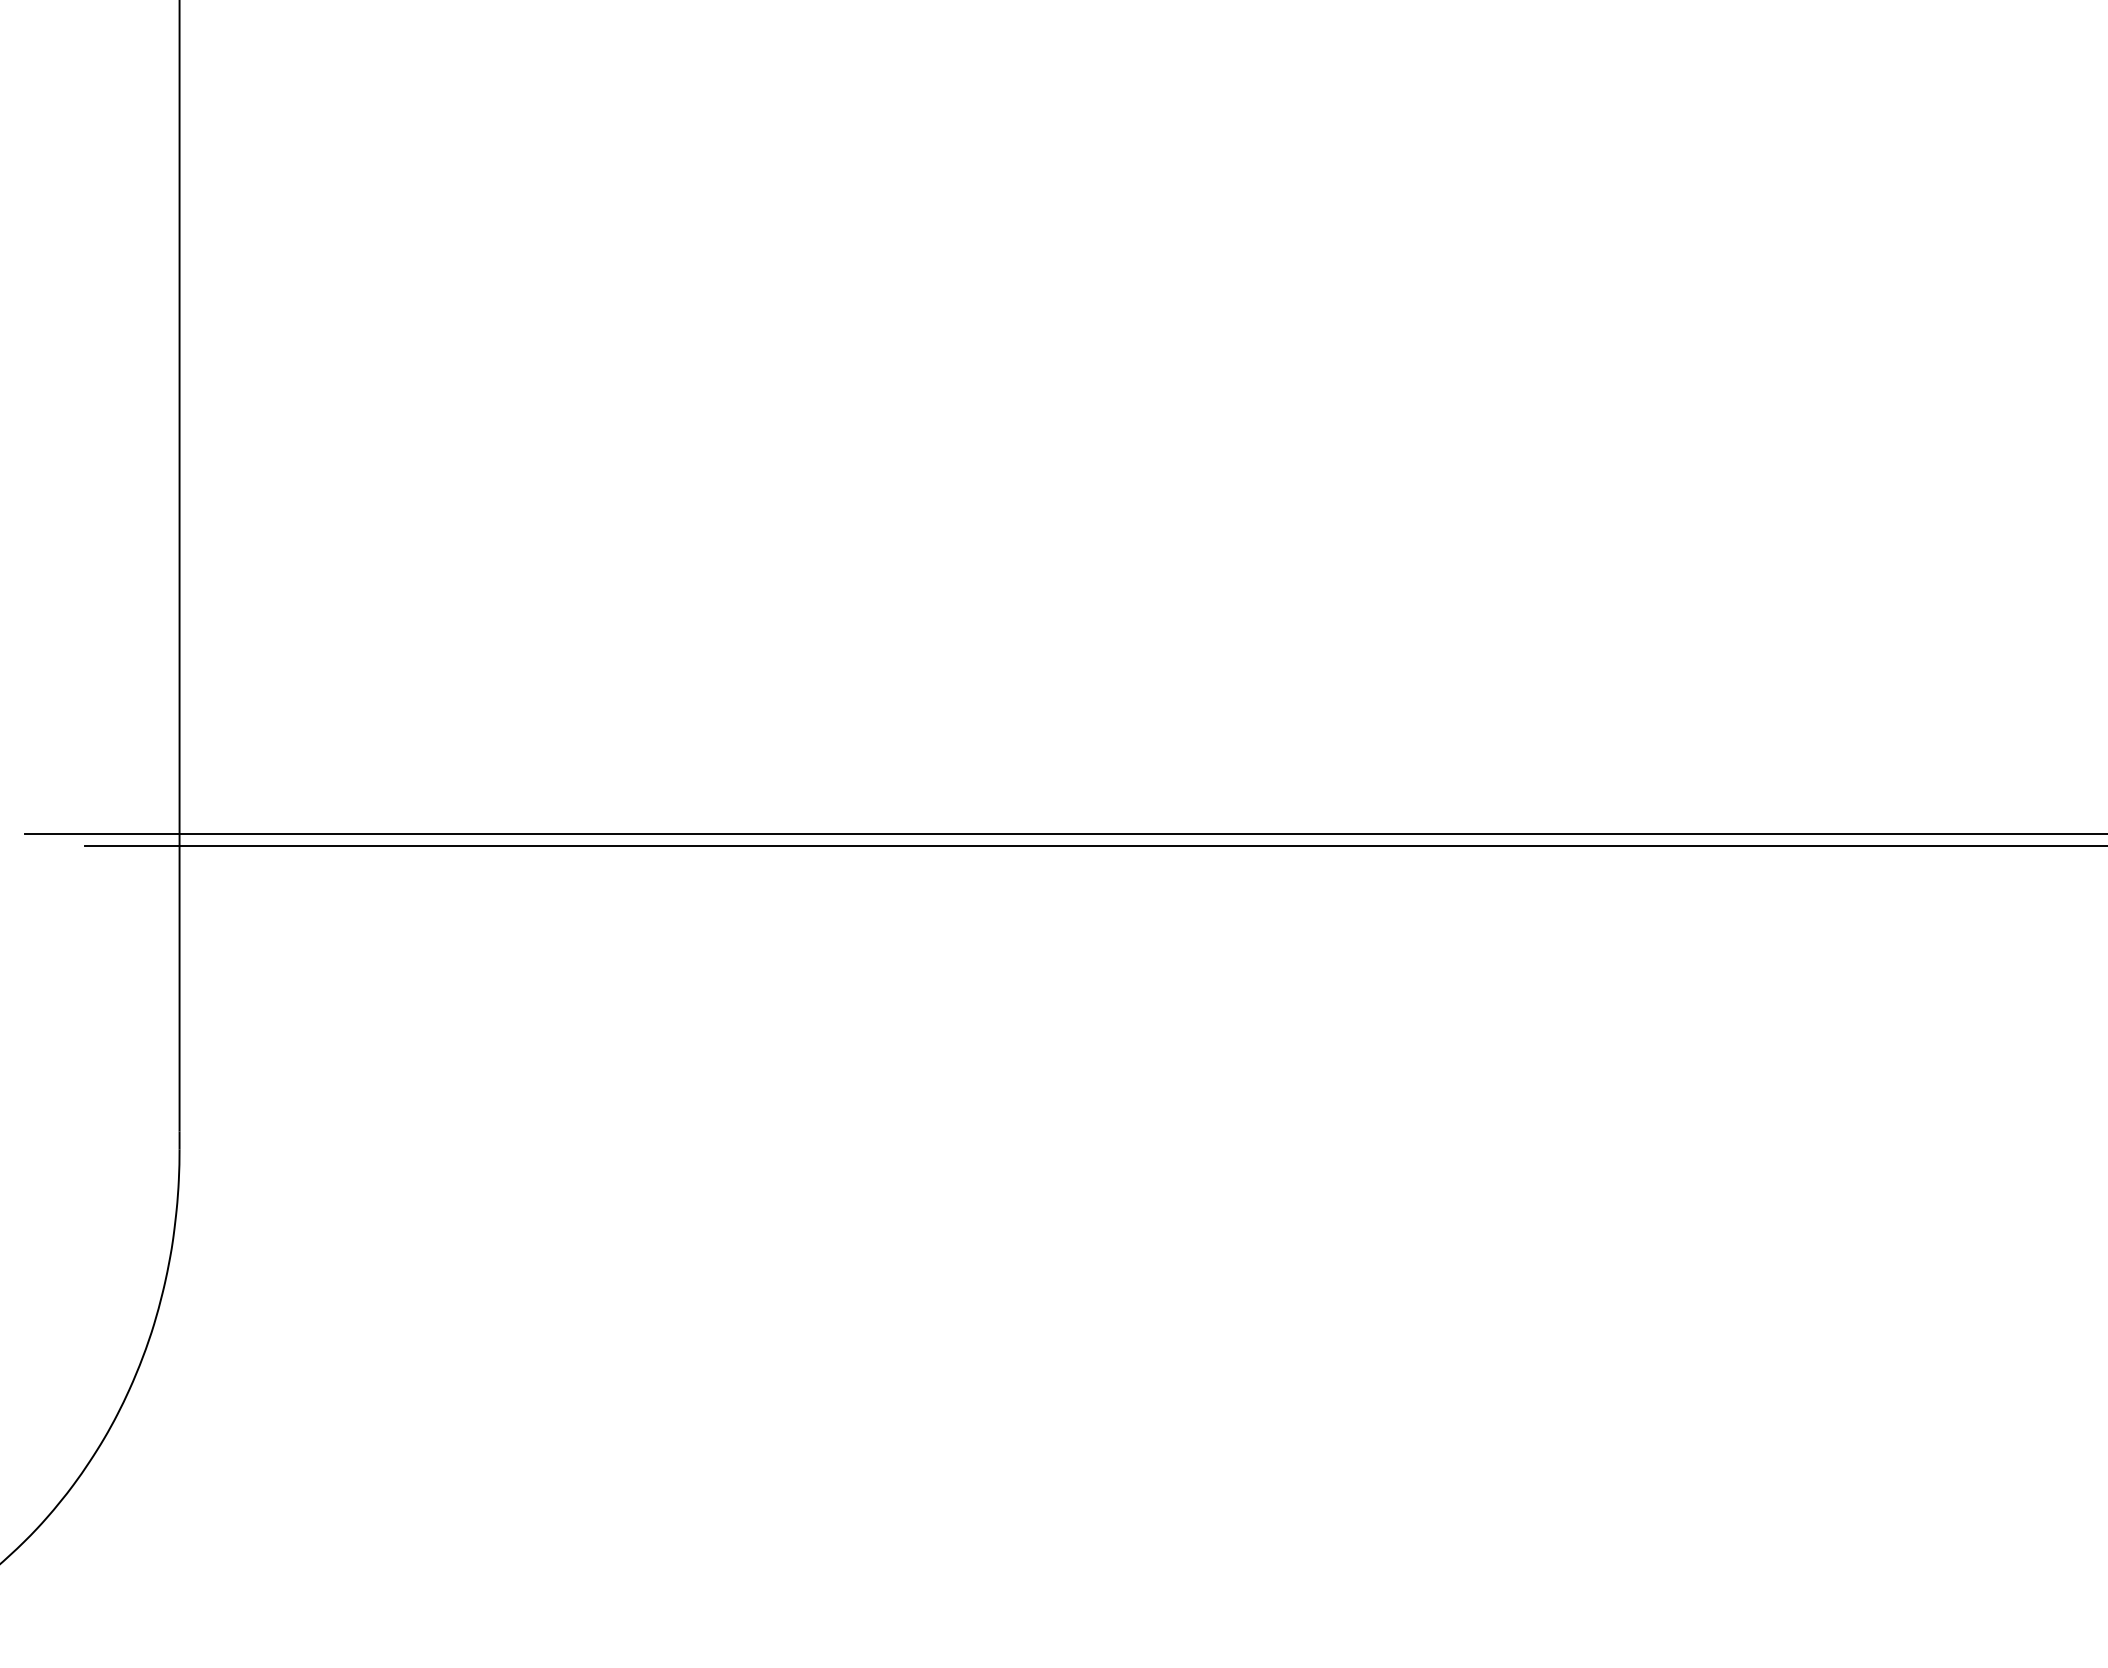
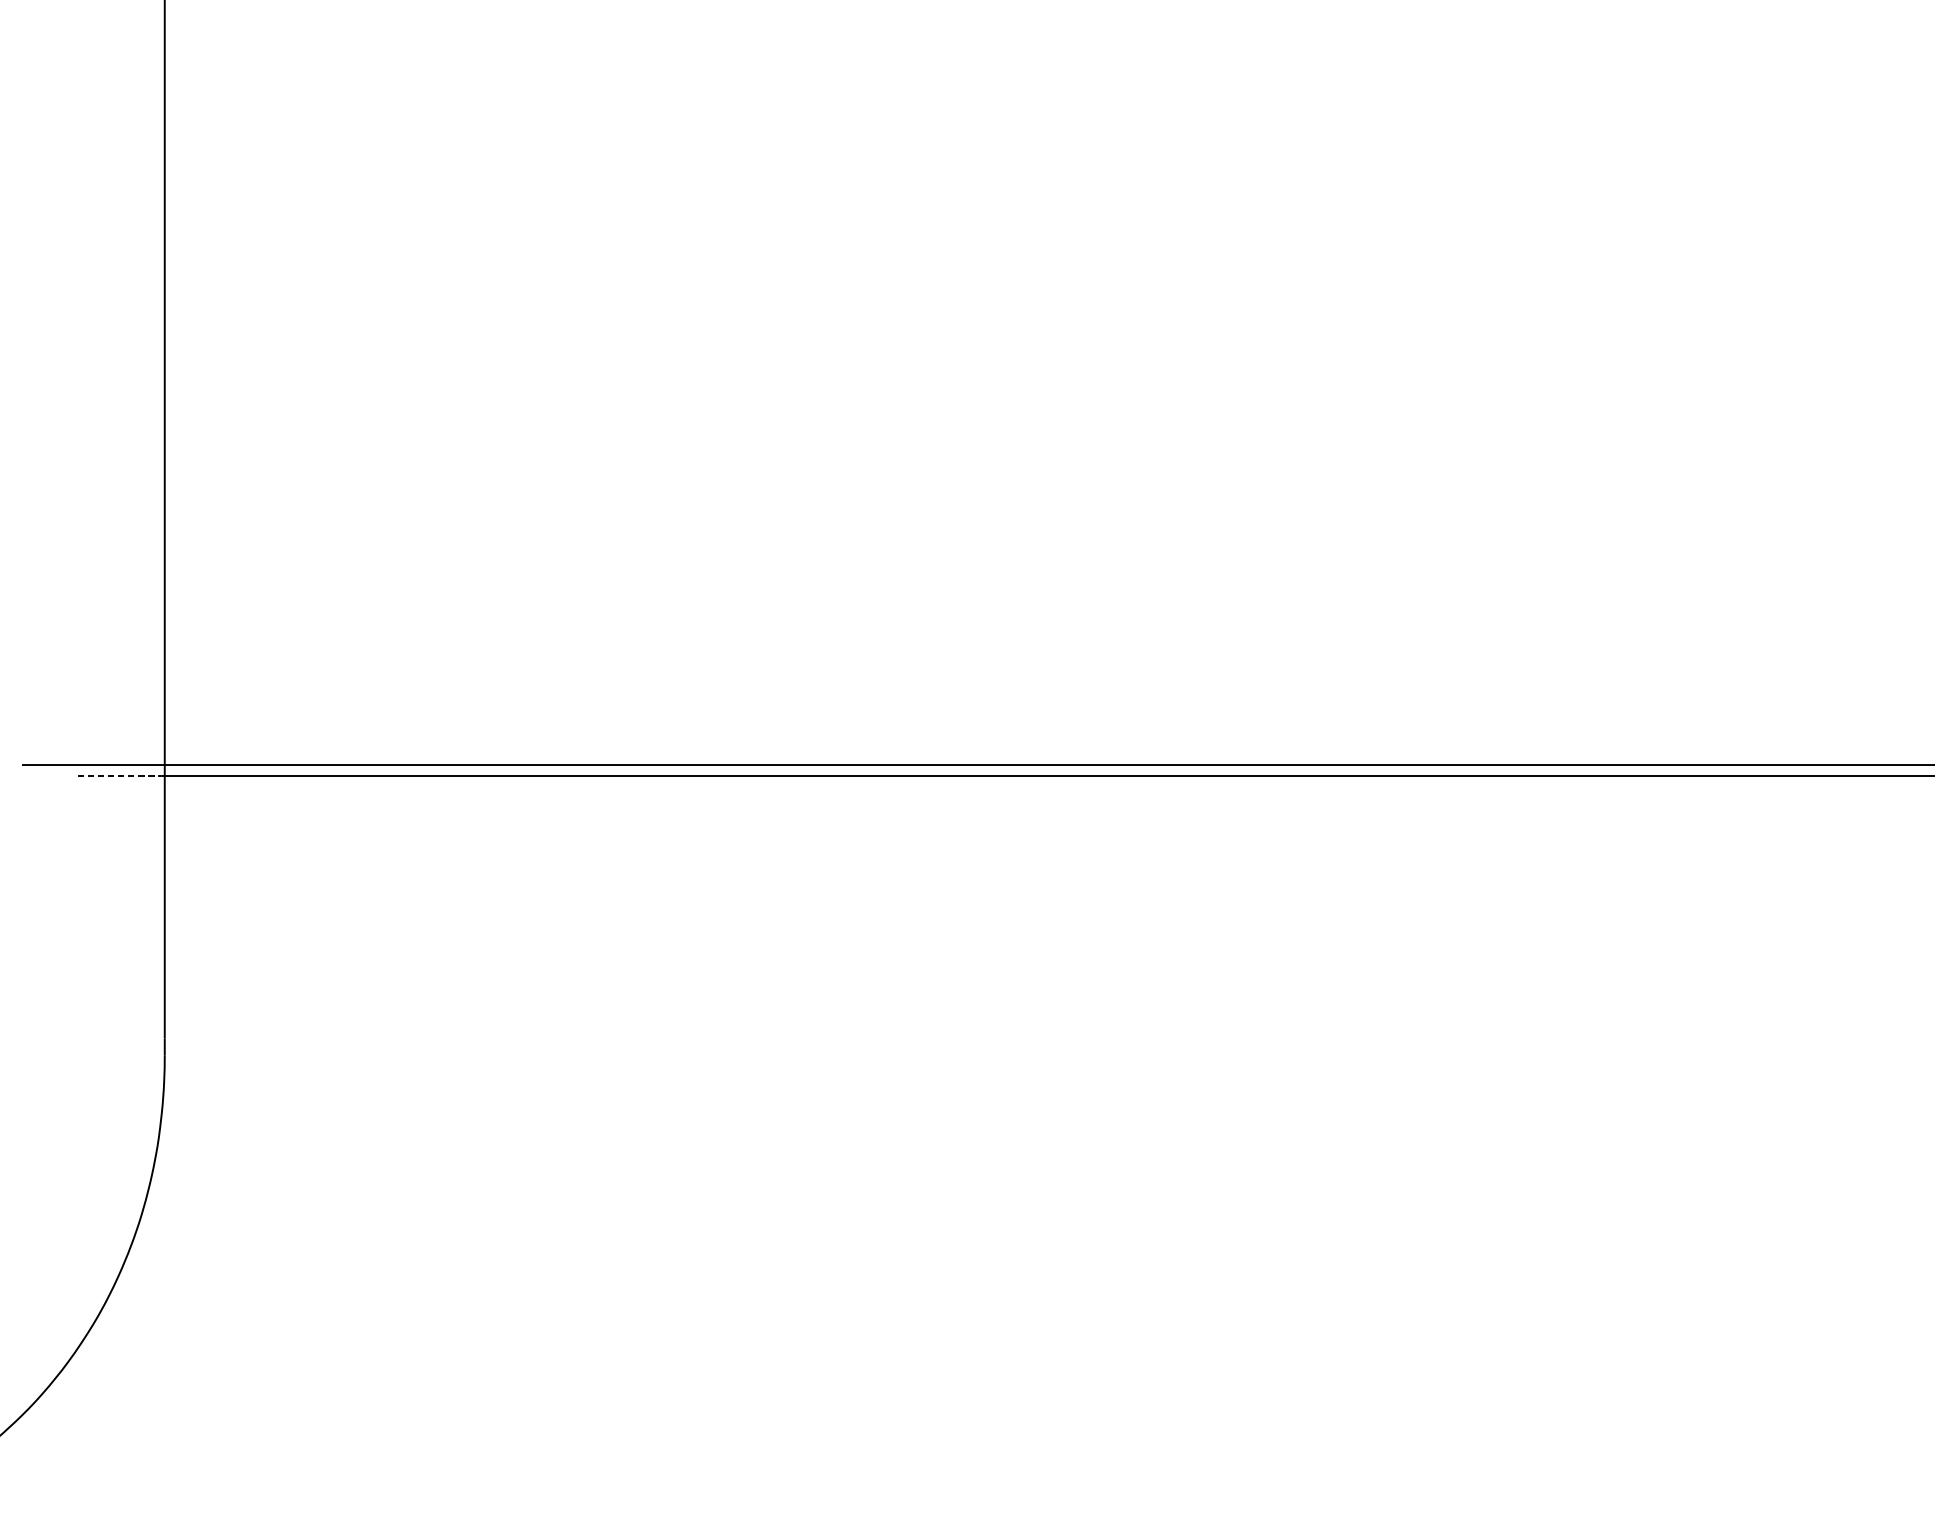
line: (131, 845) -> (120, 776), solid -> dashed

